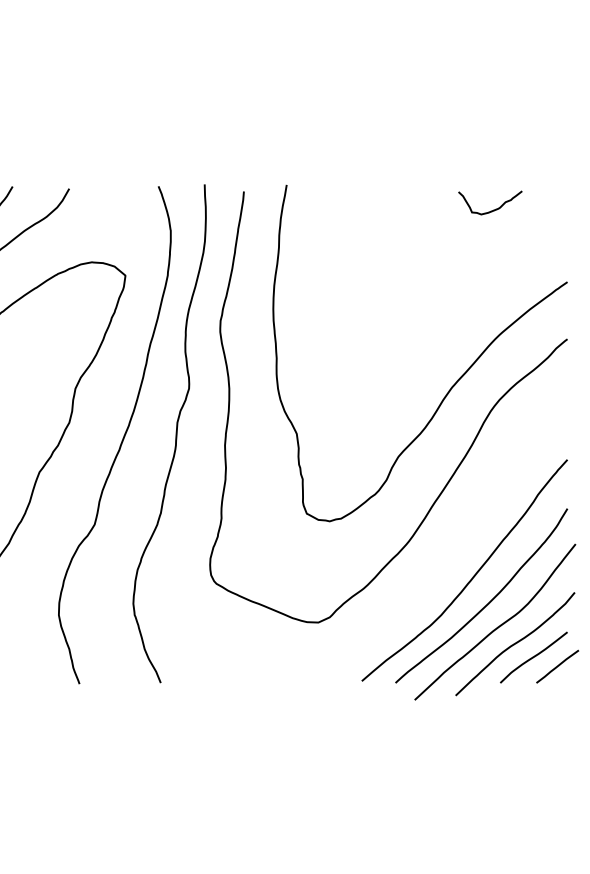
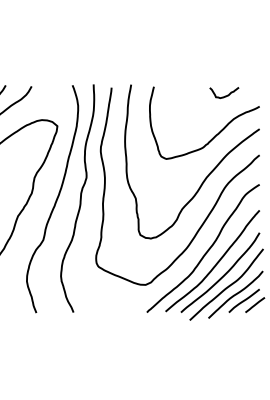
curve: (470, 293) -> (215, 134), added
curve: (451, 549) -> (206, 251), added

